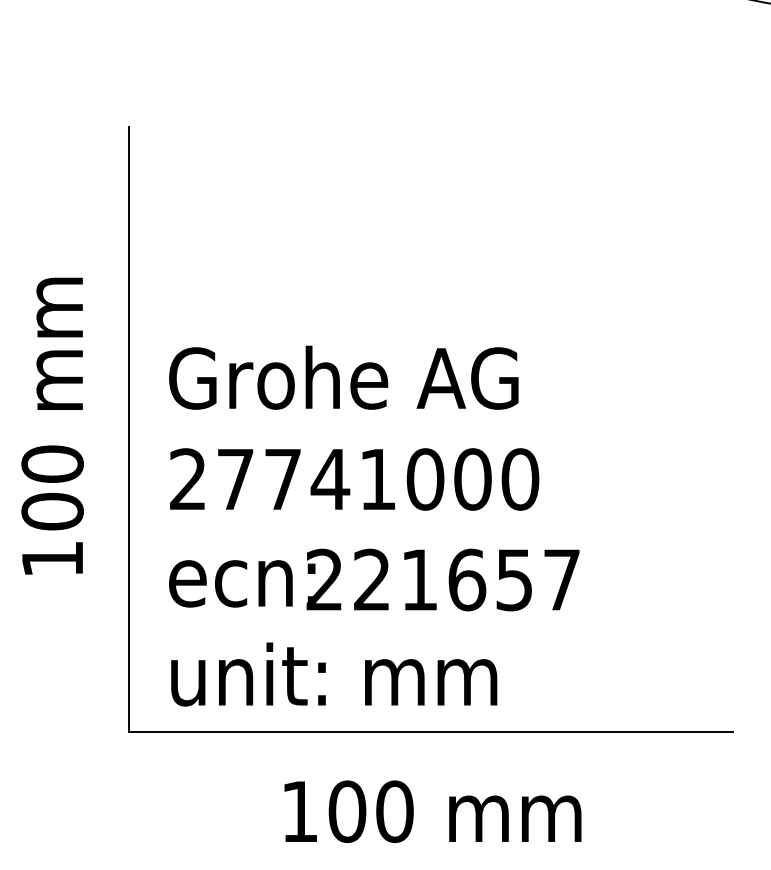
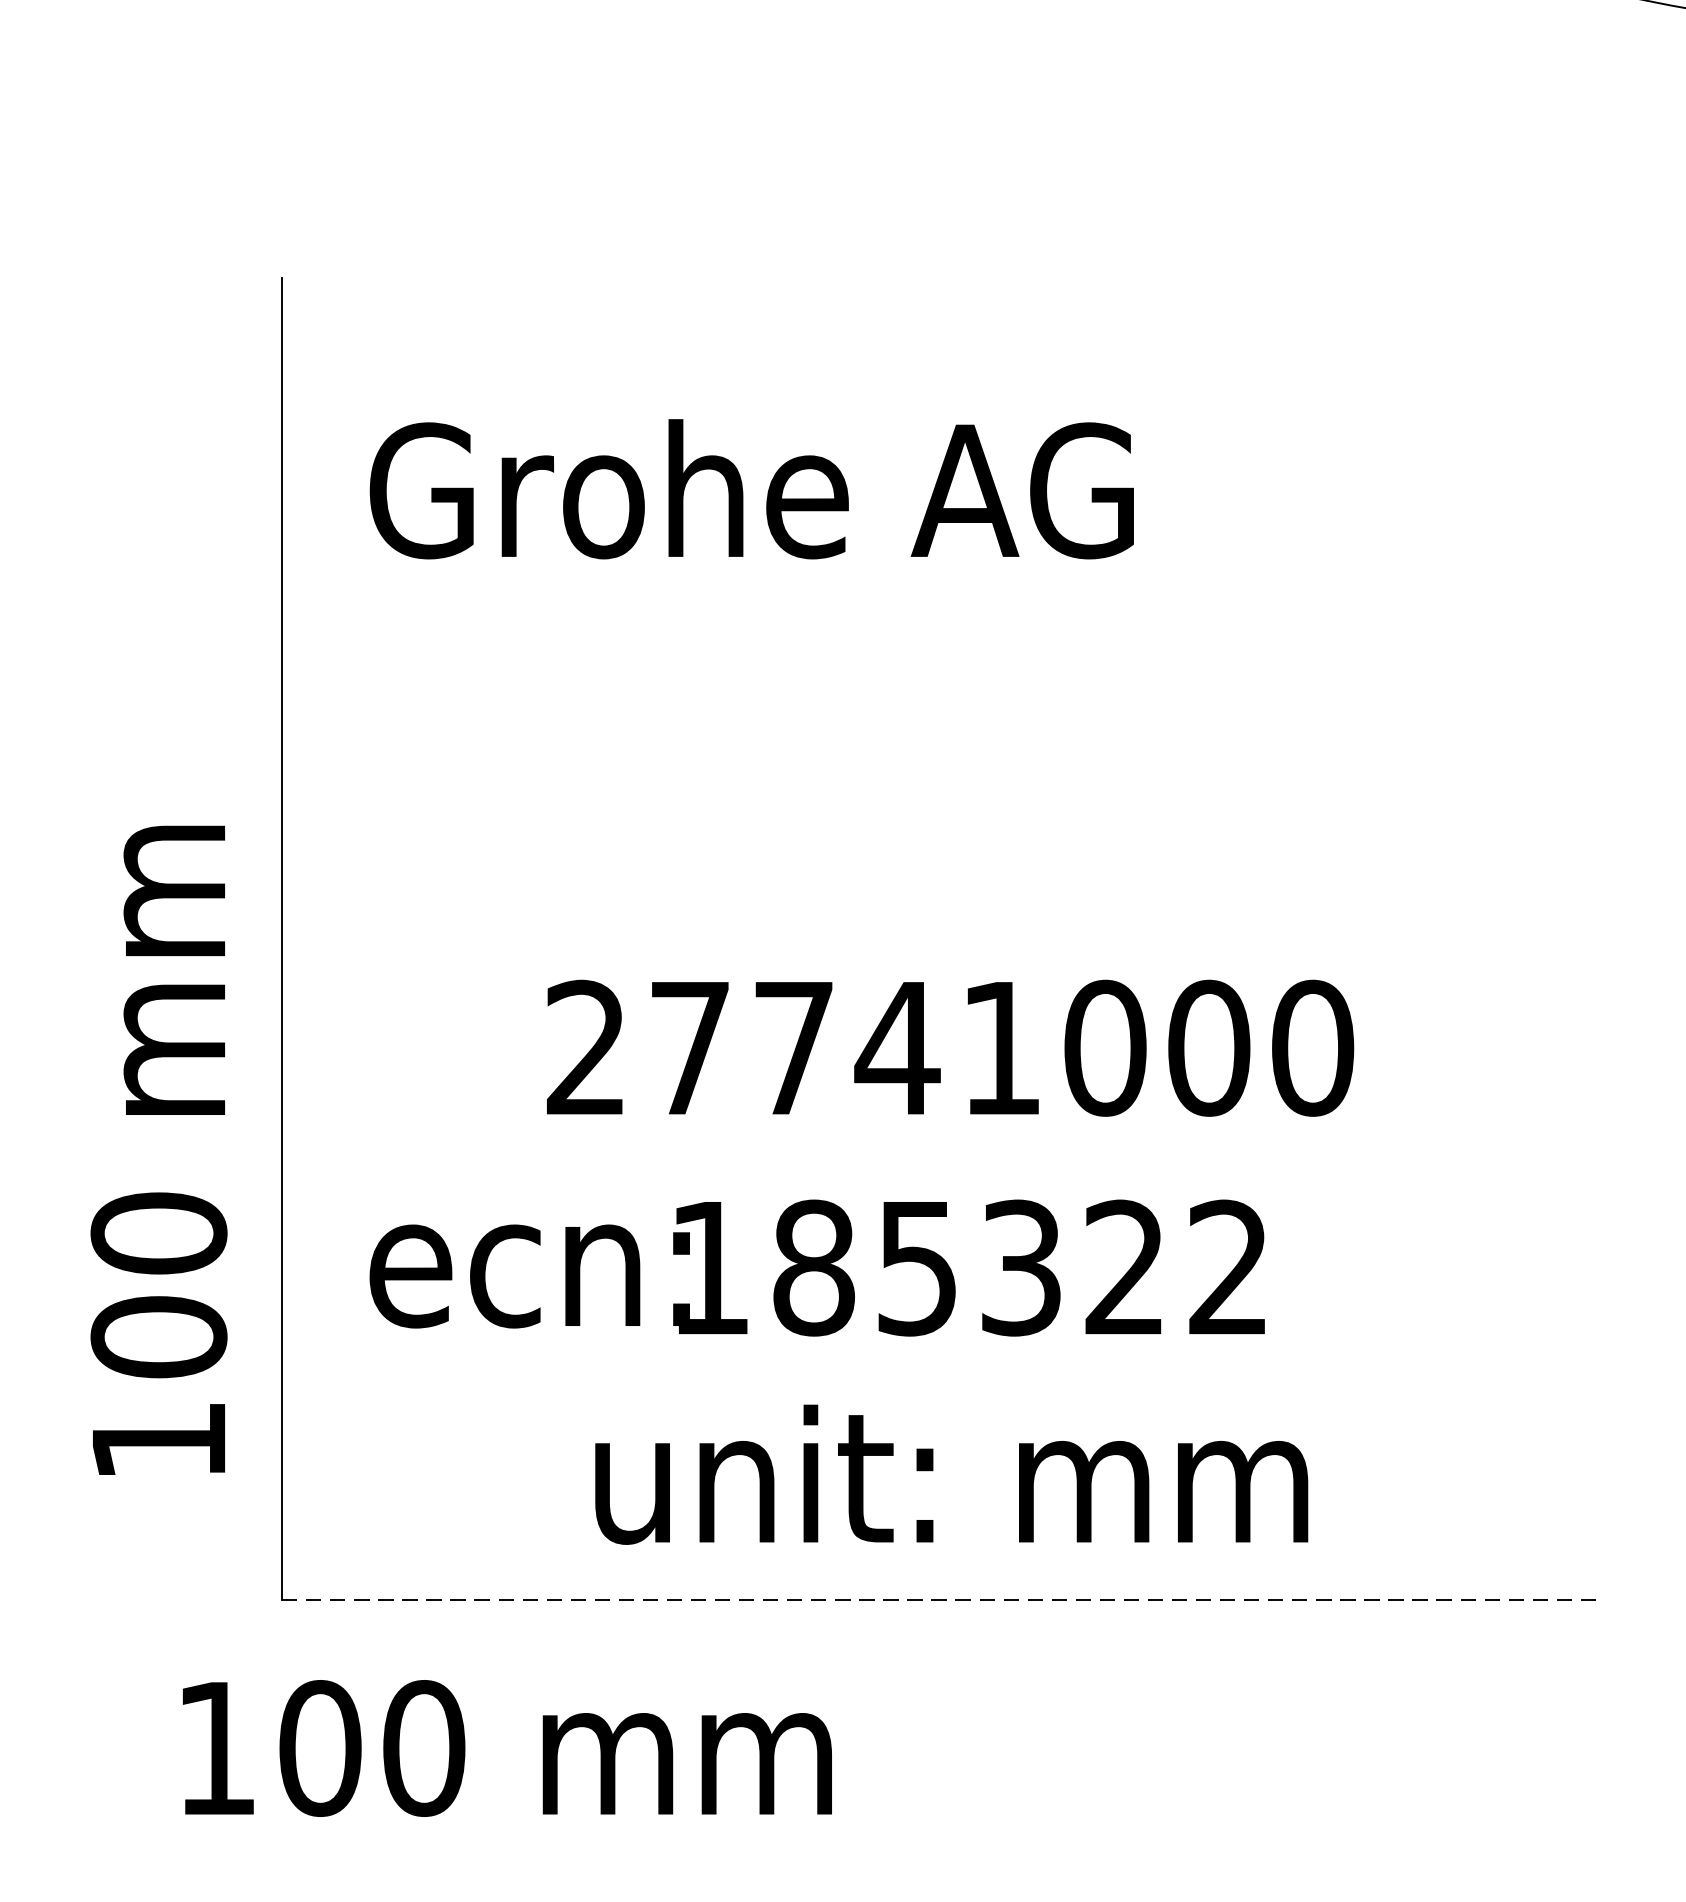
text: (343, 377) -> (751, 488), moved
text: (52, 425) -> (158, 1148), moved
text: (354, 479) -> (950, 1048), moved
text: (442, 579) -> (967, 1266), 221657 -> 185322
text: (334, 674) -> (952, 1474), moved
line: (431, 731) -> (943, 1599), solid -> dashed
text: (432, 811) -> (506, 1747), moved

